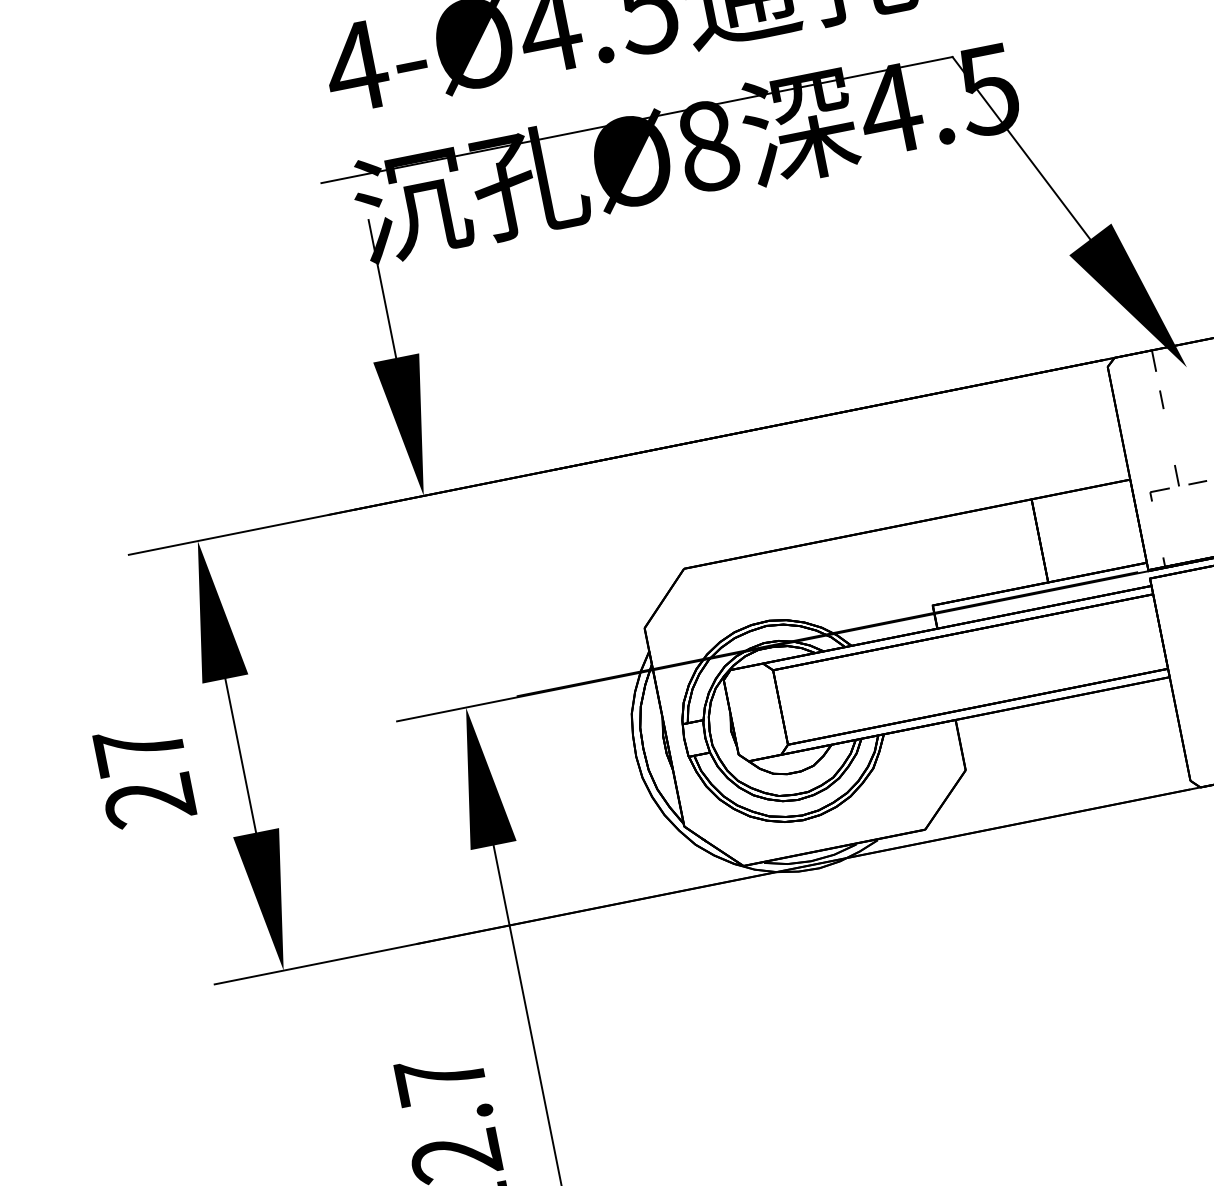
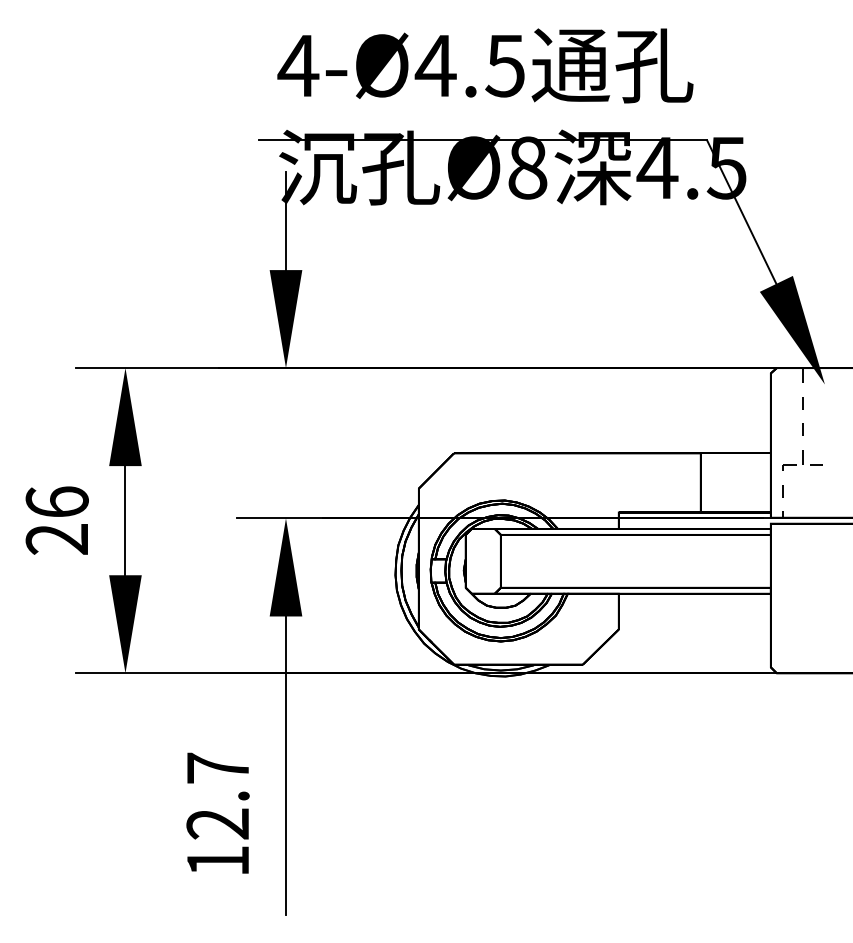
line: (1168, 437) -> (802, 429), added
line: (1157, 529) -> (782, 491), added
text: (138, 748) -> (56, 501), 27 -> 26

